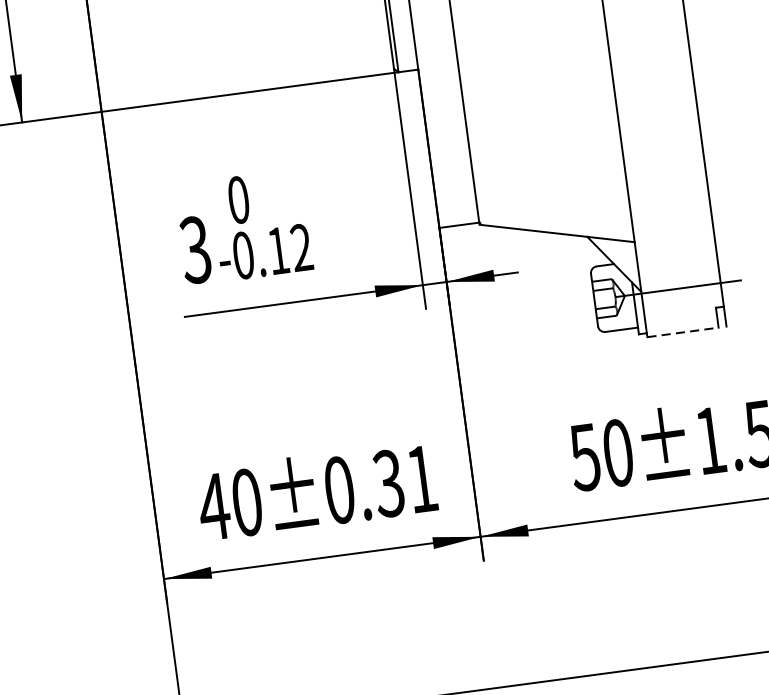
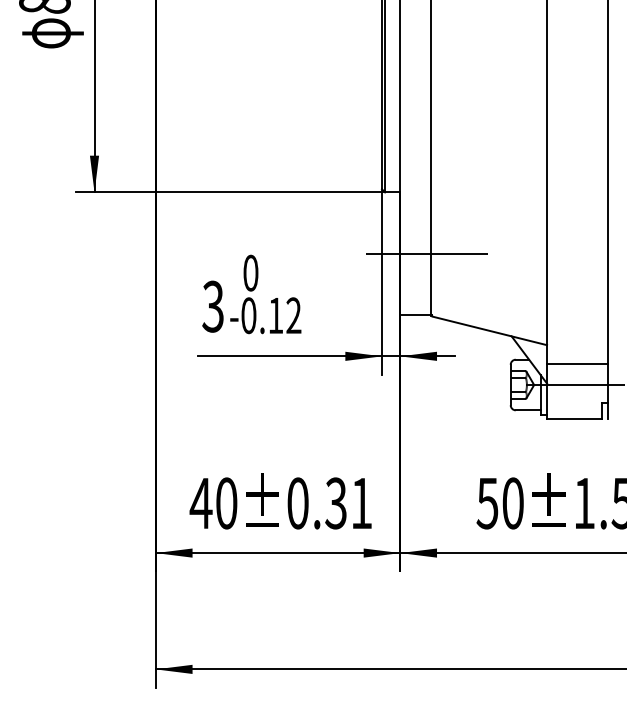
line: (462, 144) -> (426, 253), added
line: (677, 260) -> (577, 363), added
line: (682, 332) -> (574, 418), dashed -> solid

